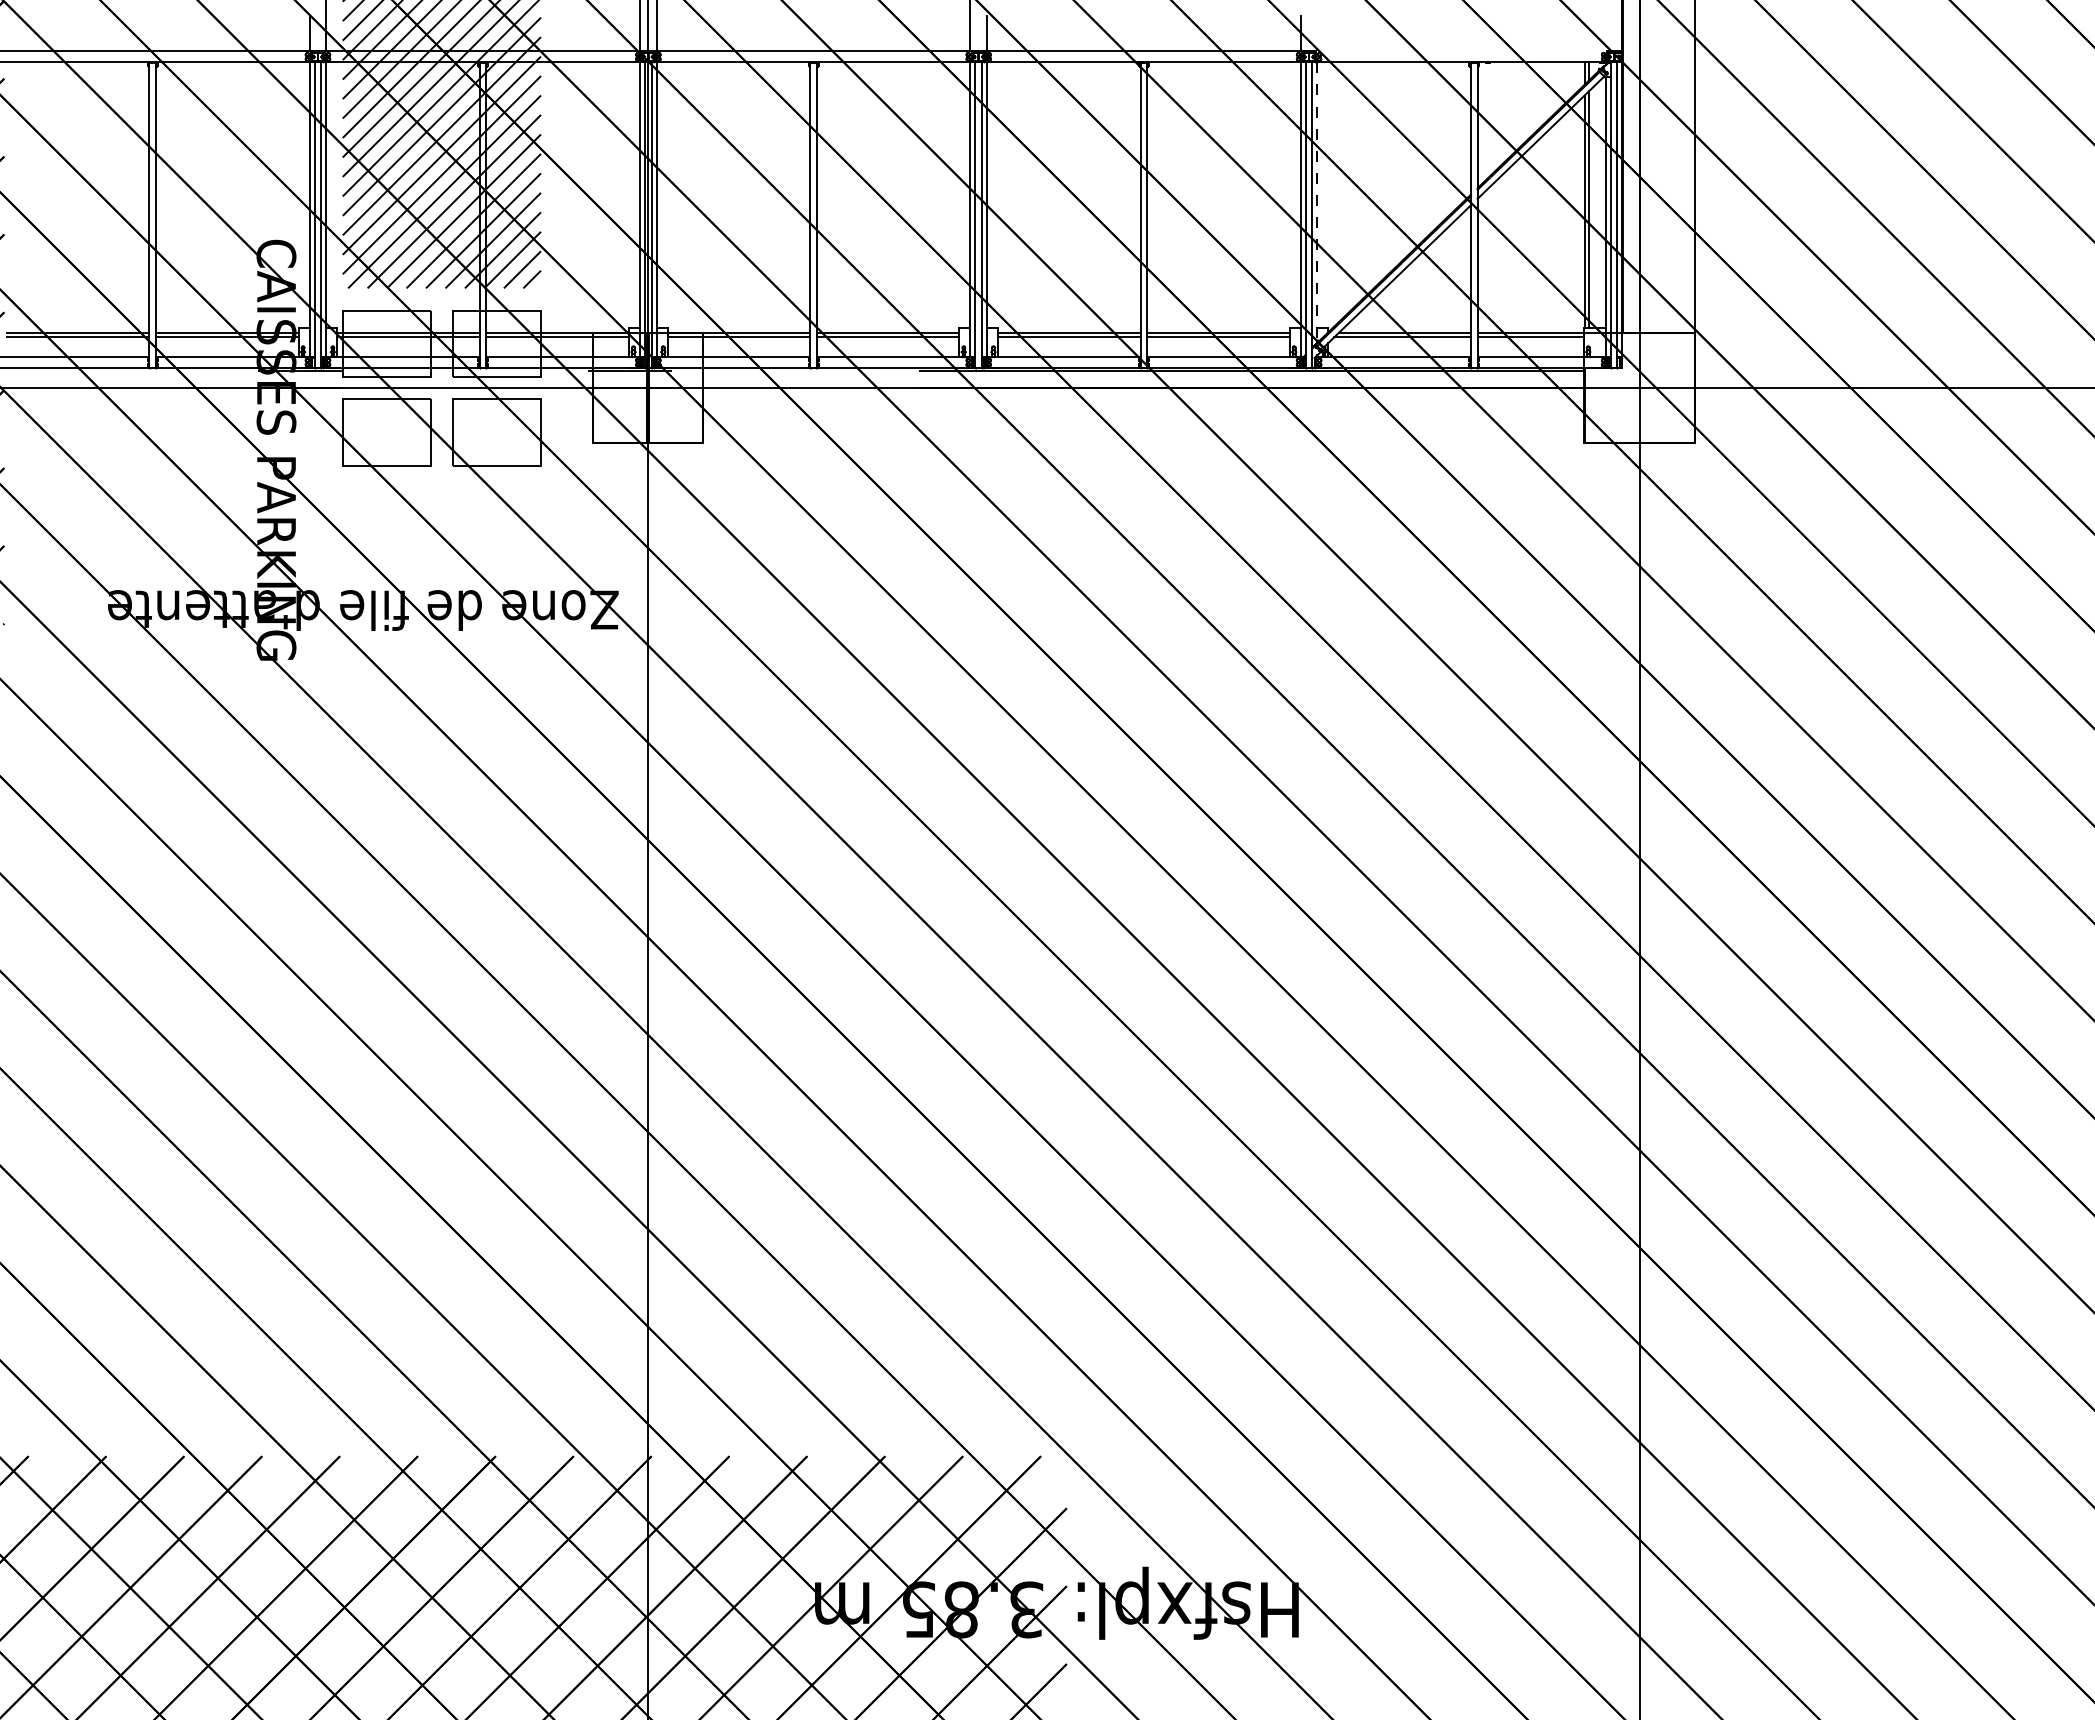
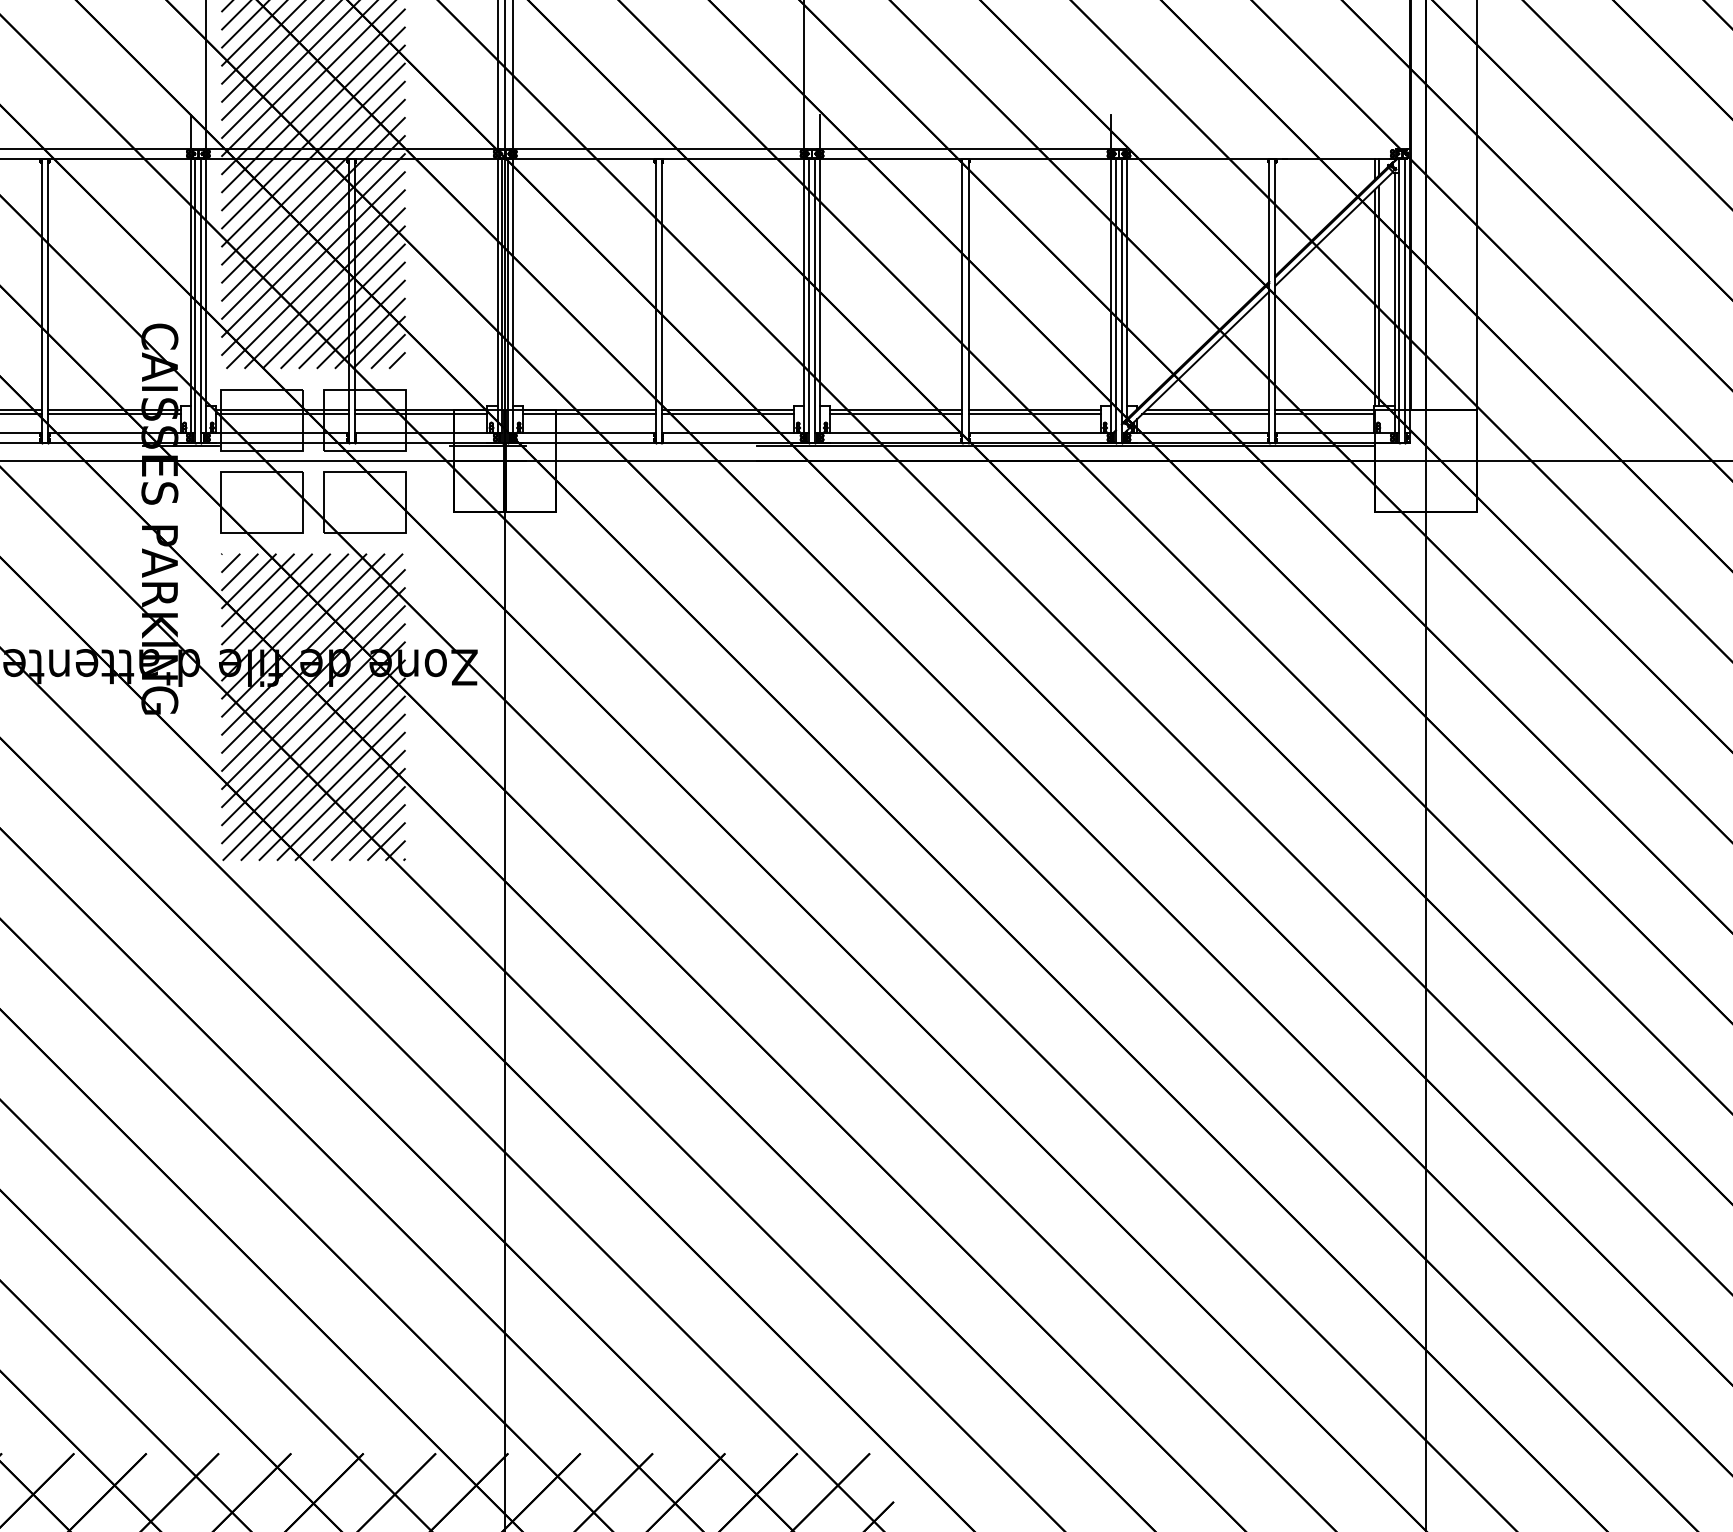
line: (1317, 203) -> (1126, 289), dashed -> solid
hatch: (441, 652) -> (313, 706), added

